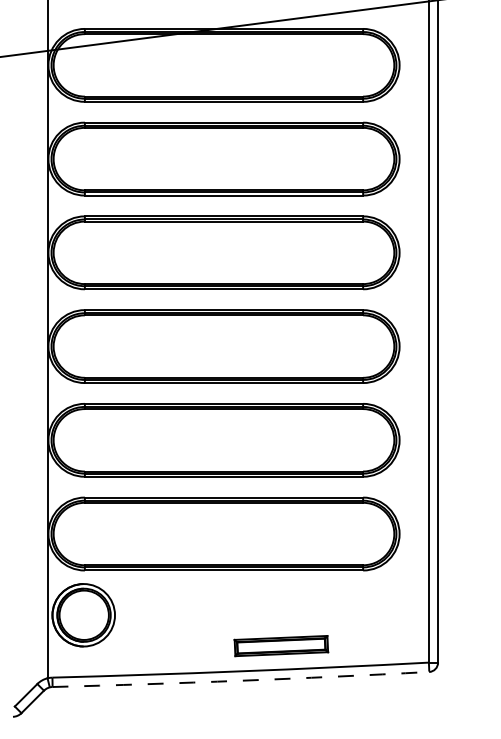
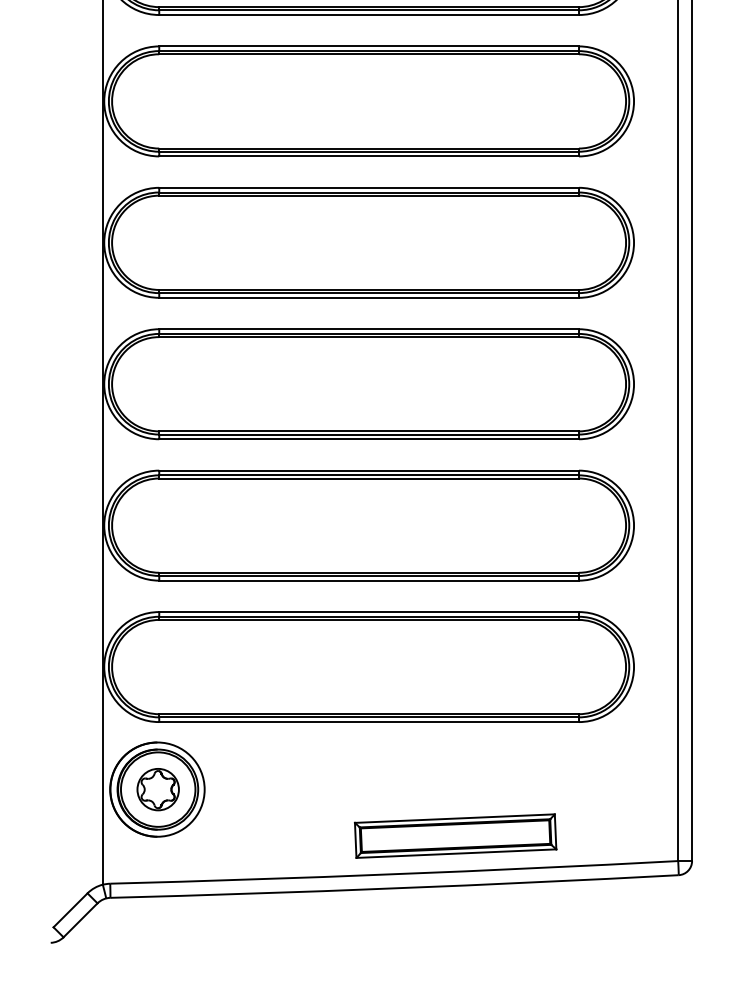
part: (83, 614) -> (157, 788), added
part: (281, 645) -> (455, 835), size x1.43
arc: (240, 680) -> (393, 888), dashed -> solid

